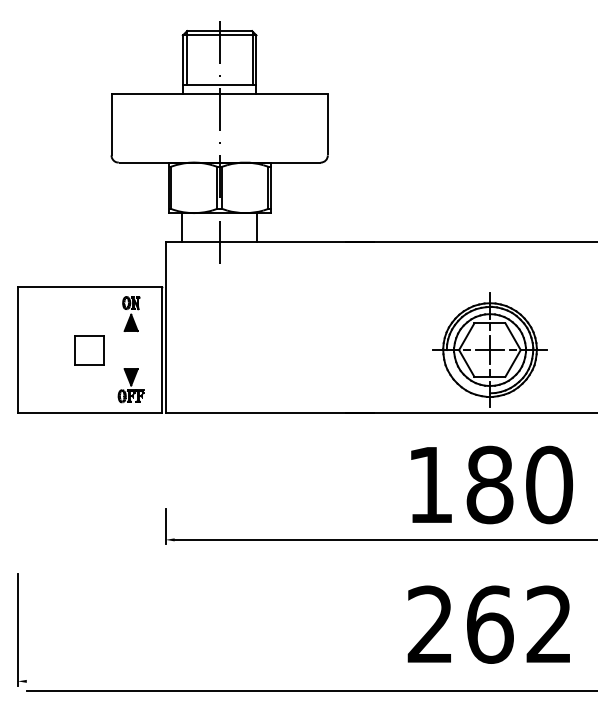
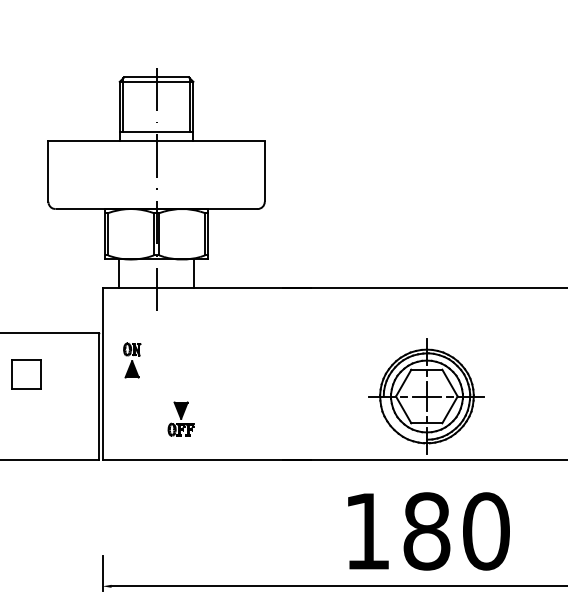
part: (131, 314) -> (132, 360), moved
part: (89, 350) -> (26, 374), moved
part: (130, 385) -> (180, 418), moved

